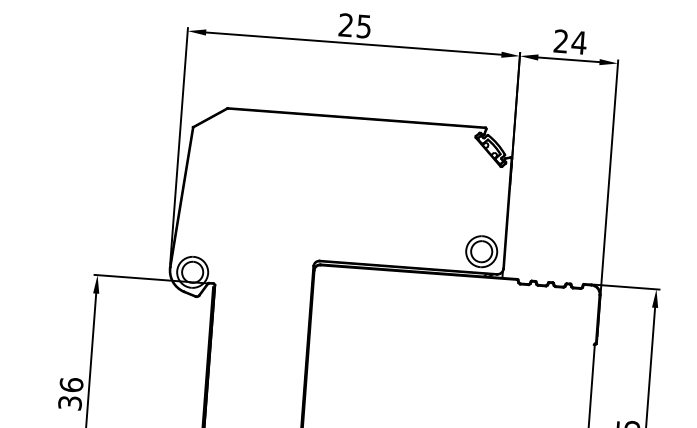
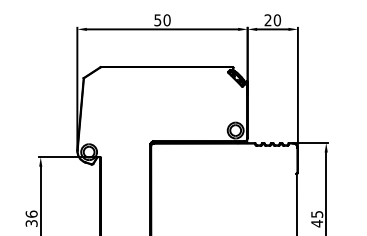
text: (355, 26) -> (162, 20), 25 -> 50
text: (579, 43) -> (277, 20), 24 -> 20

